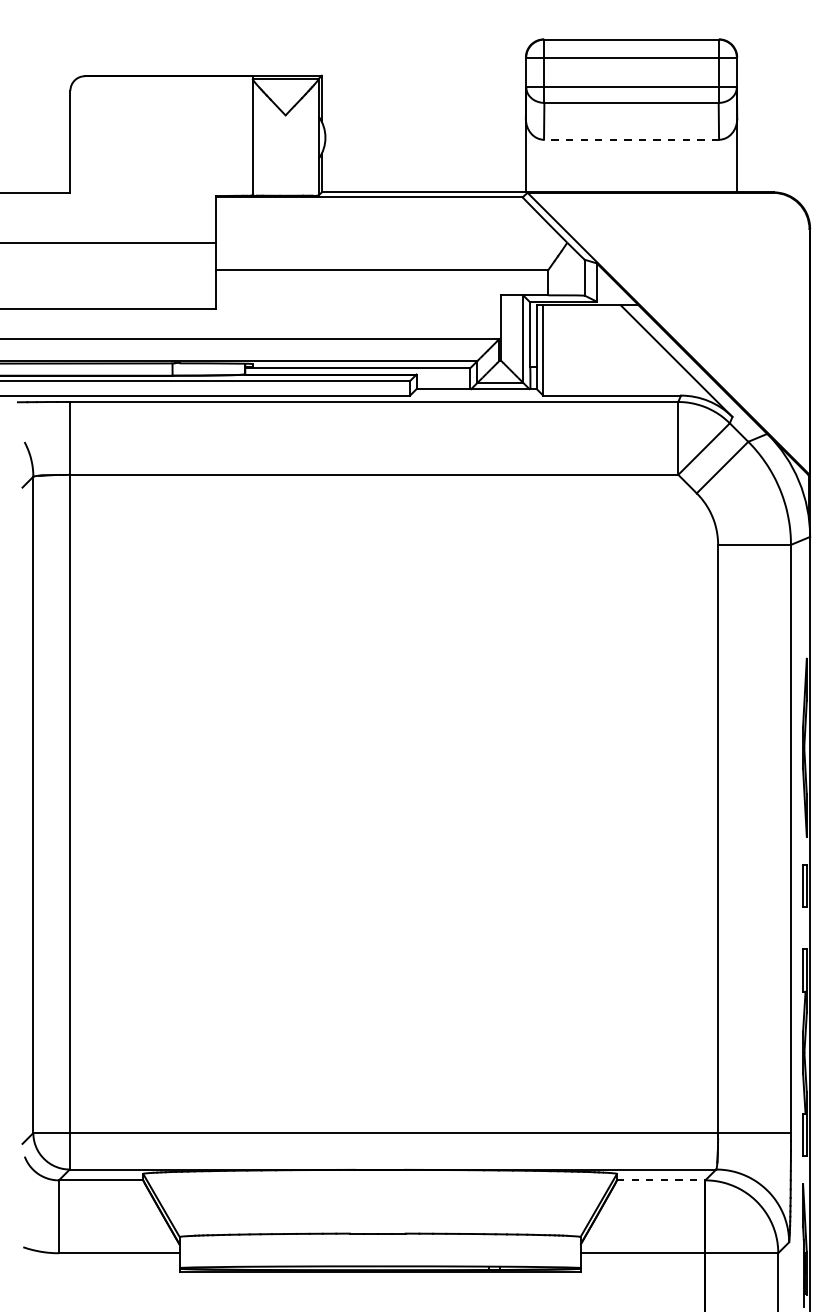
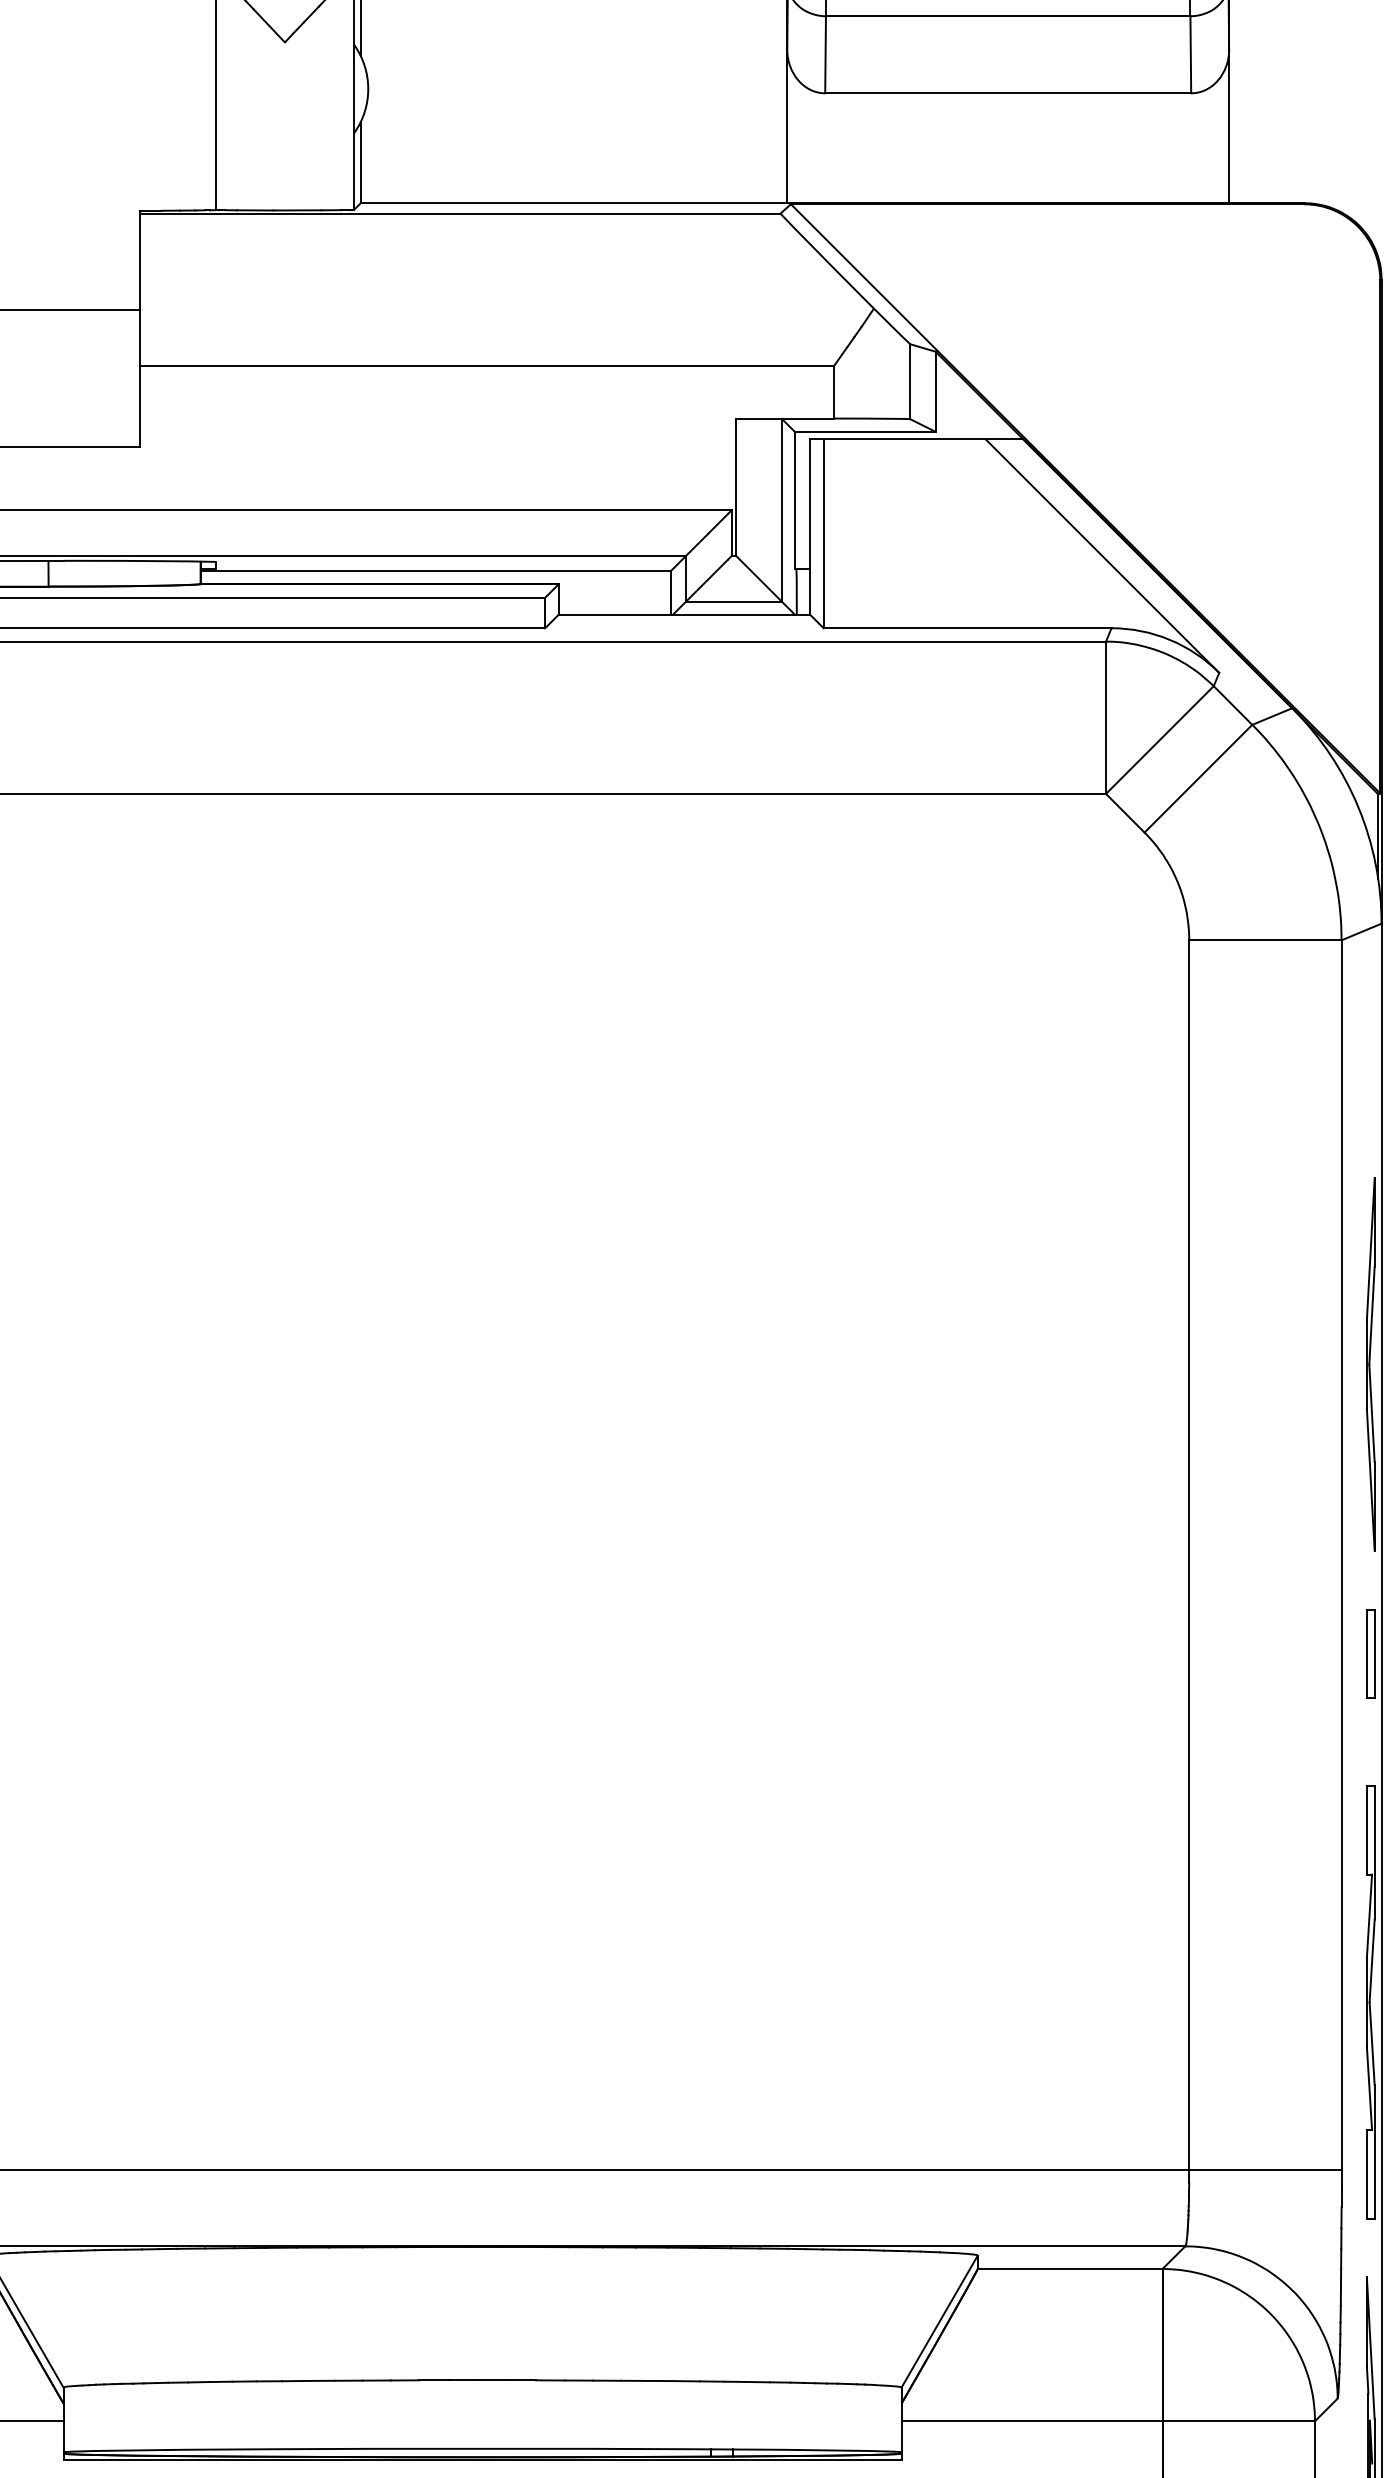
line: (631, 139) -> (1008, 92), dashed -> solid
line: (661, 1180) -> (1070, 2269), dashed -> solid

